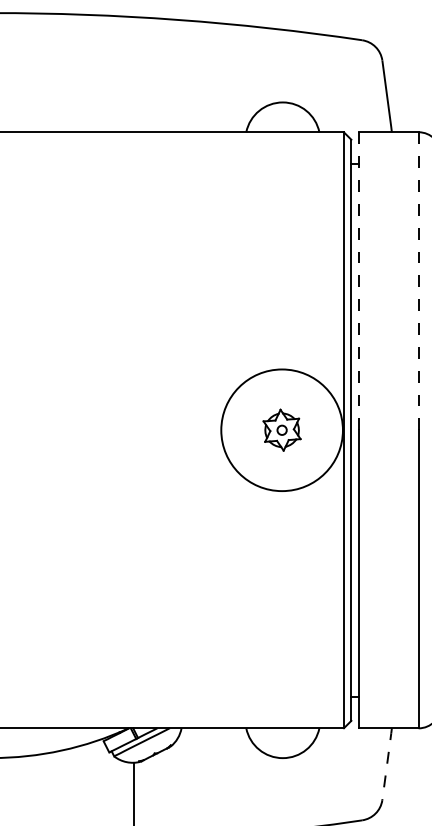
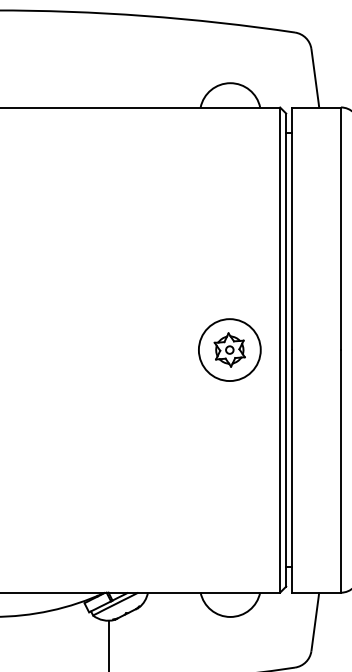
line: (359, 280) -> (292, 228), dashed -> solid
line: (418, 280) -> (340, 228), dashed -> solid
circle: (281, 430) -> (229, 350), size x0.62
line: (387, 763) -> (315, 621), dashed -> solid

